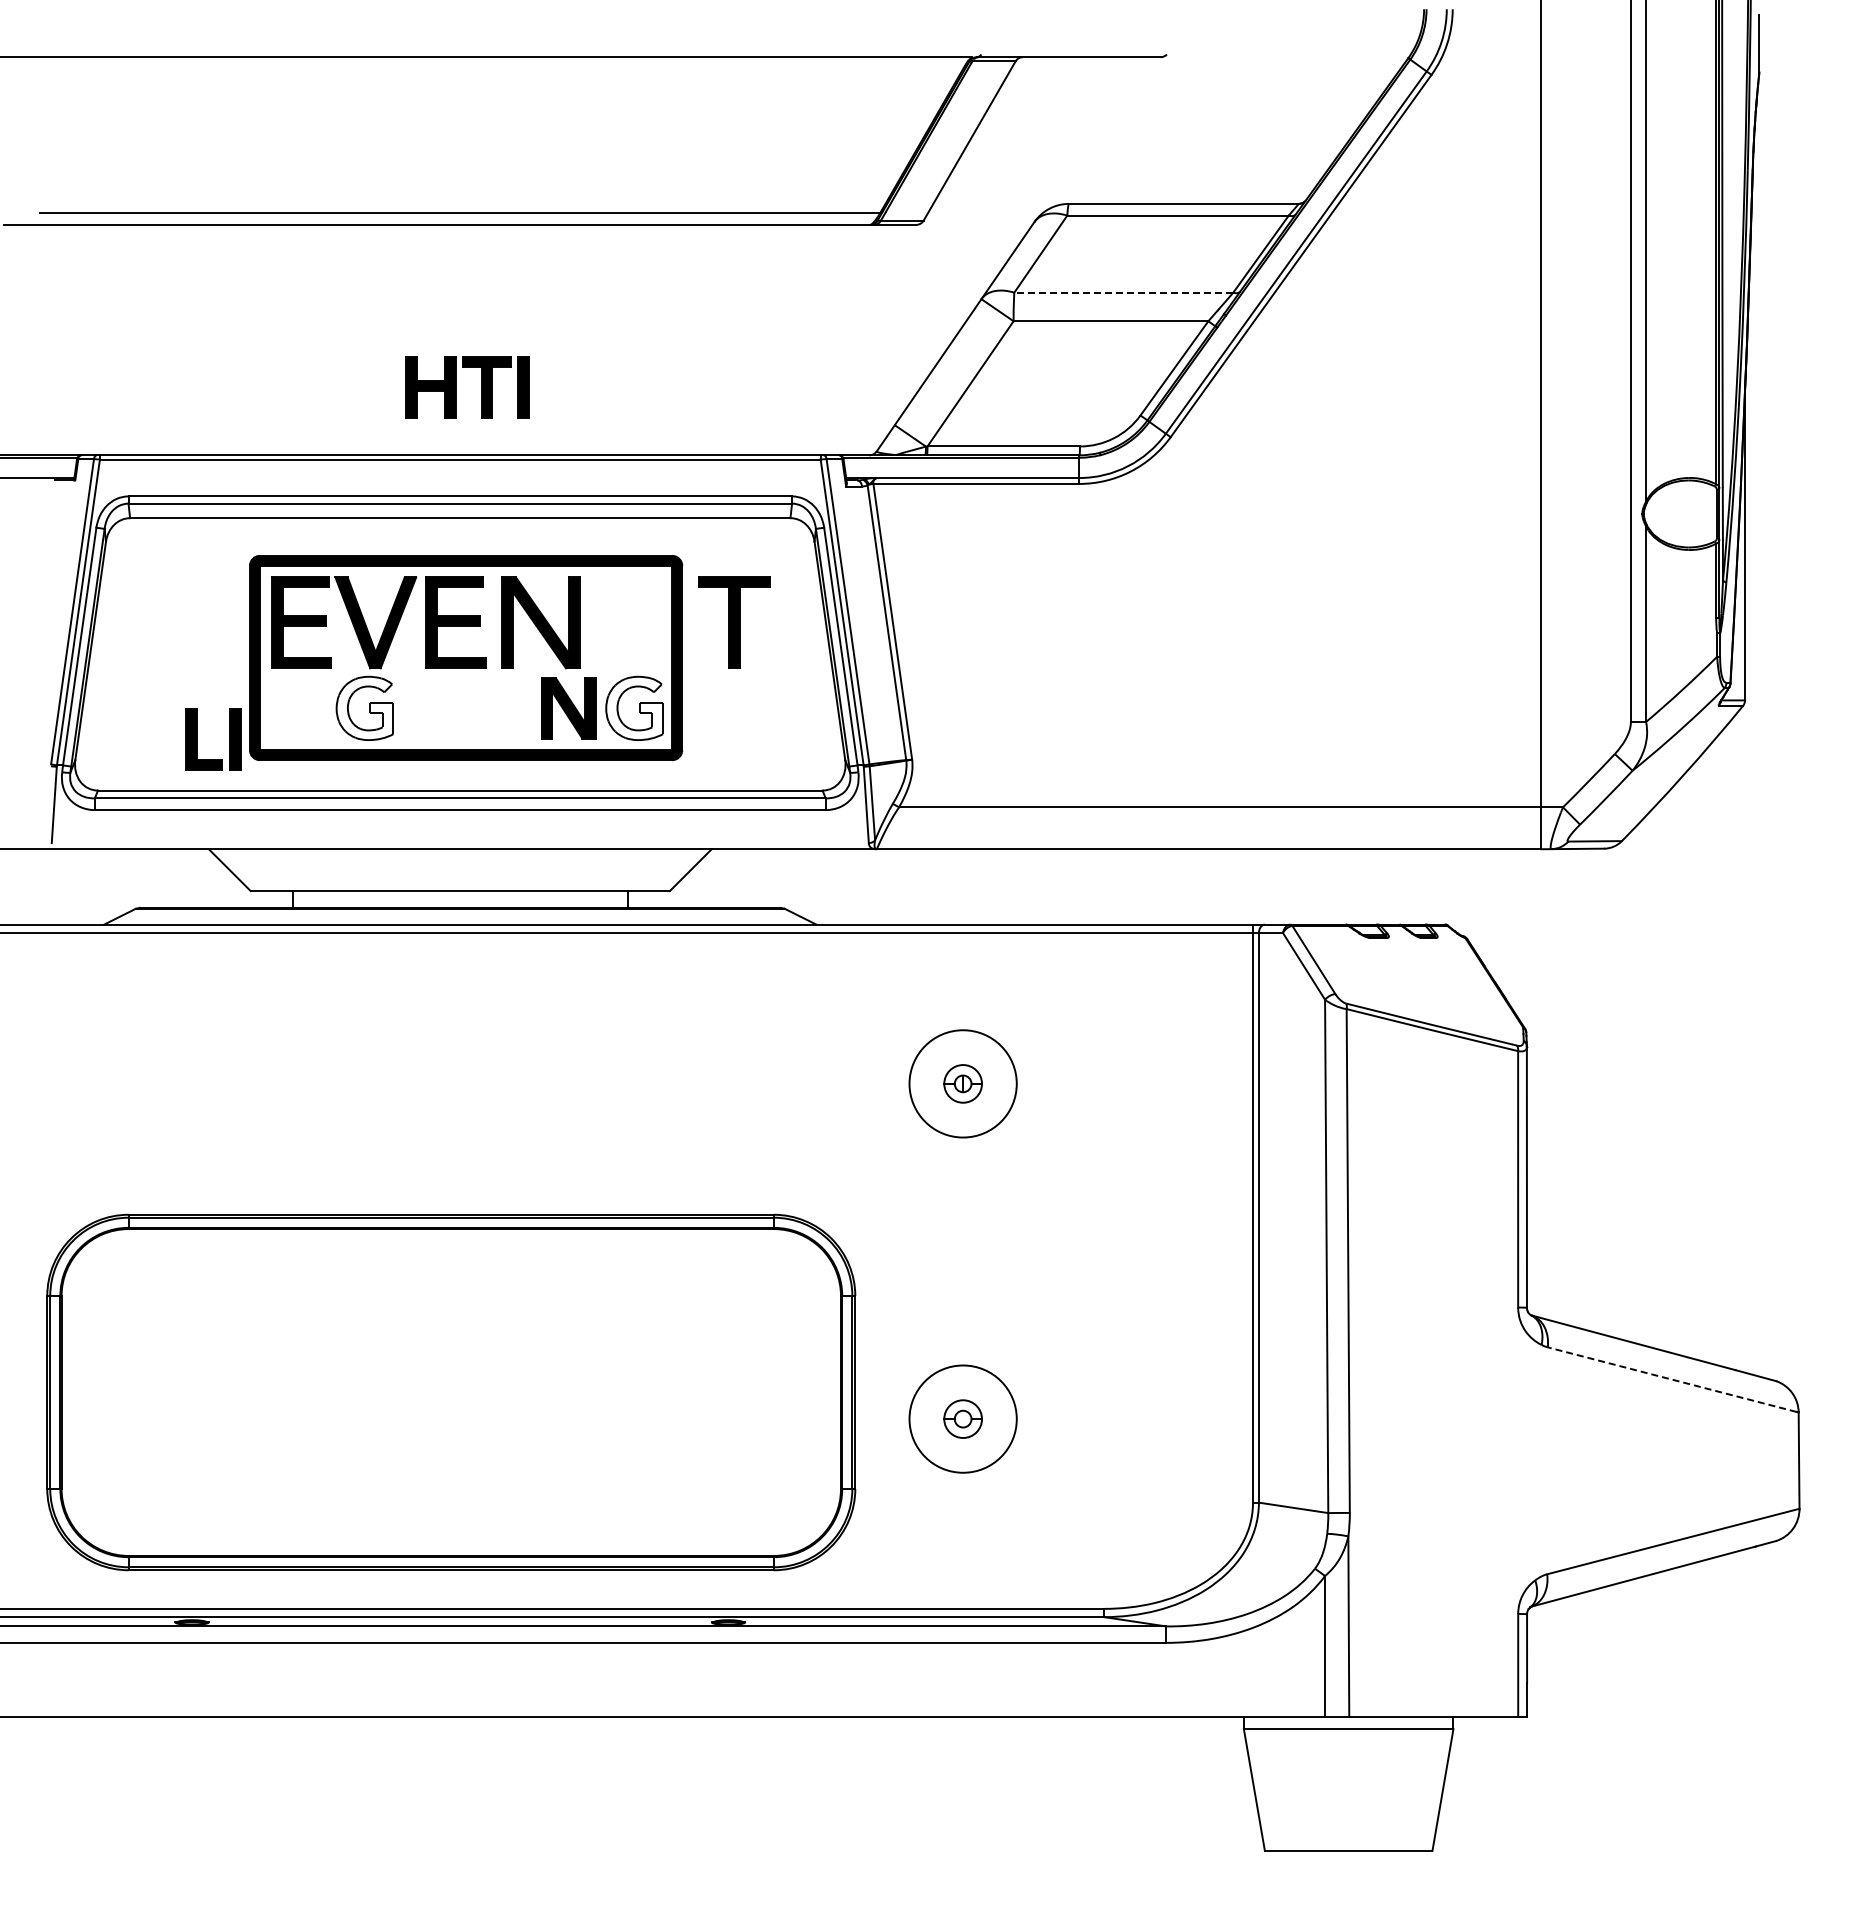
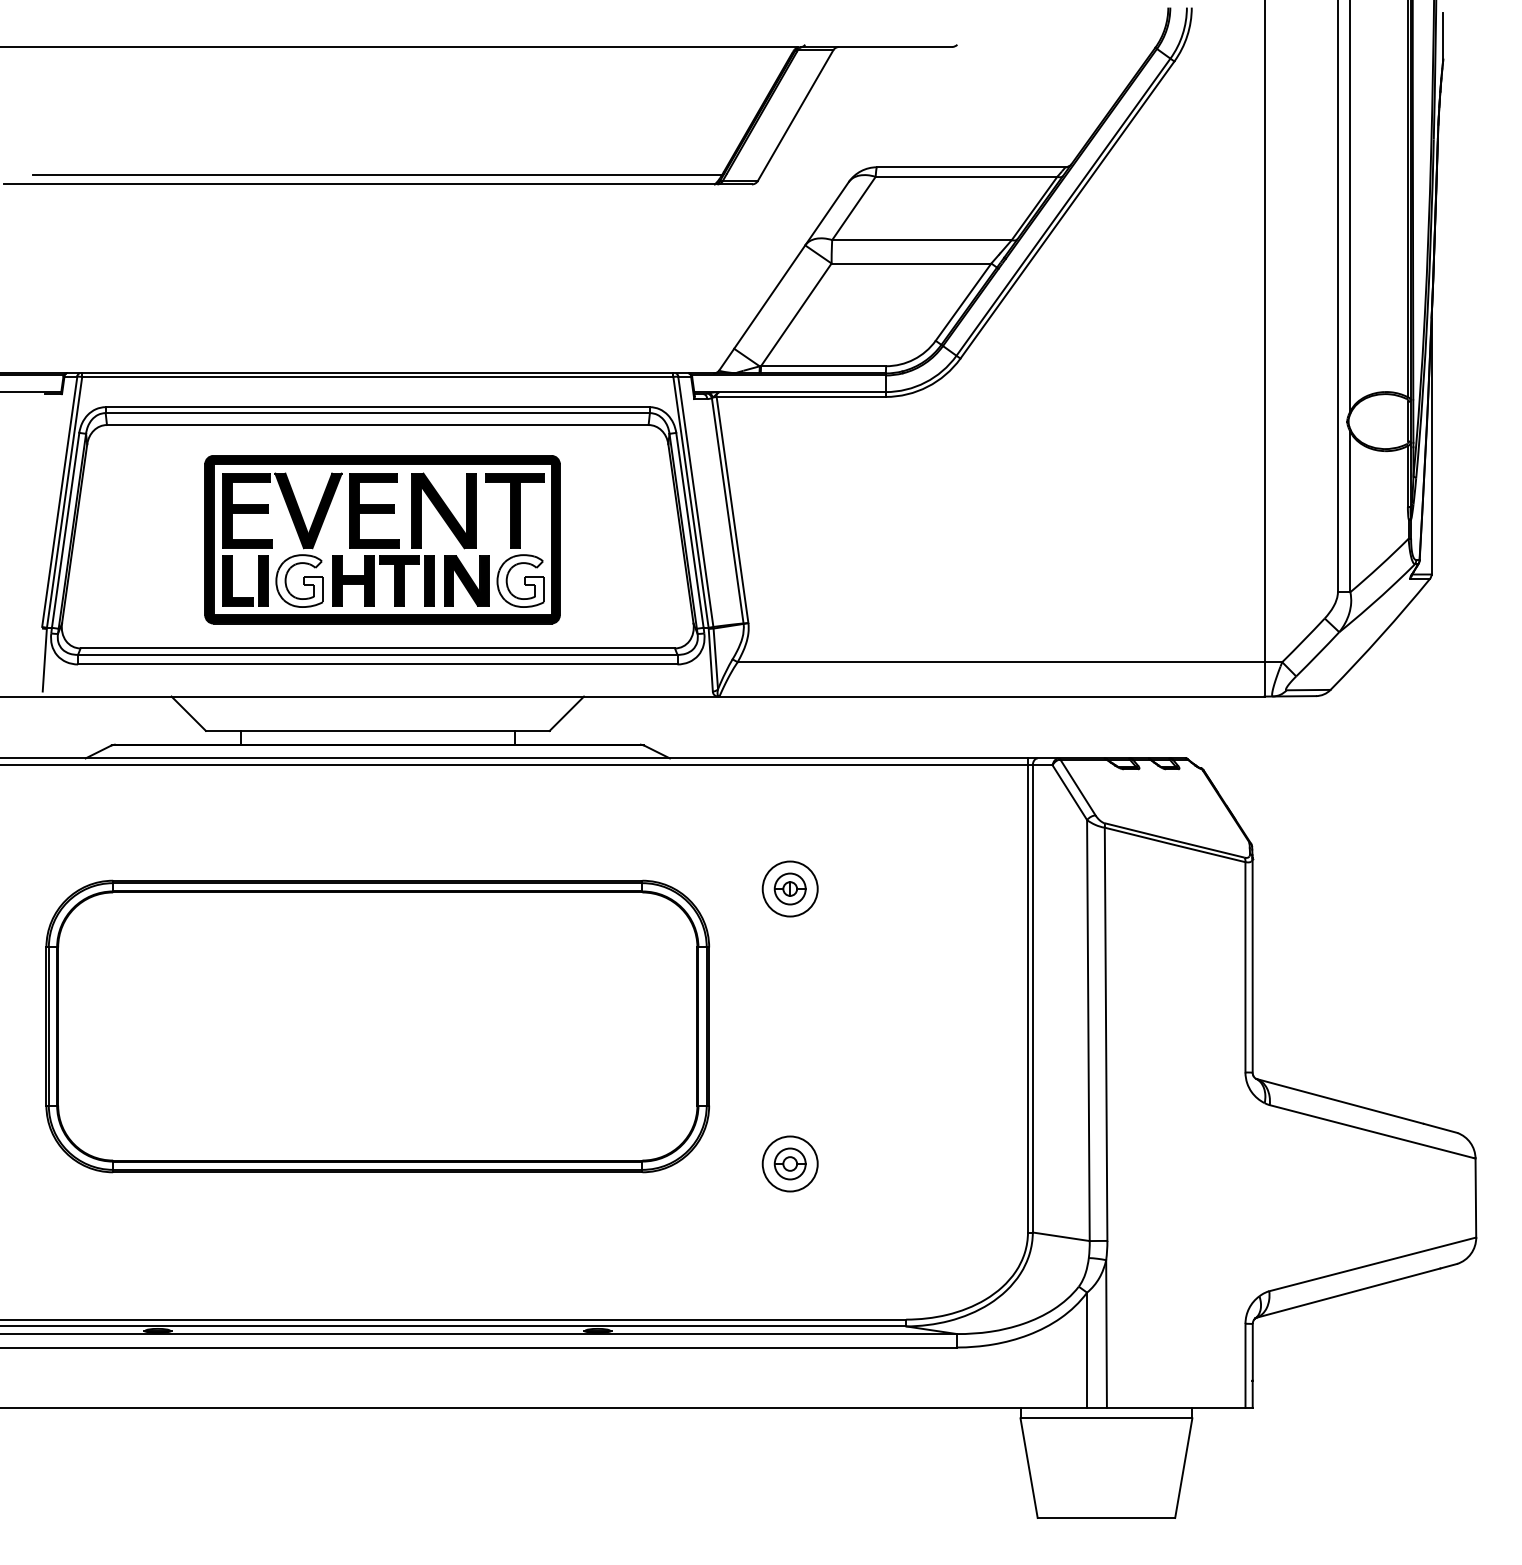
line: (1123, 292) -> (921, 239), dashed -> solid
part: (456, 387) -> (374, 581), moved
part: (734, 622) -> (514, 510), moved
part: (197, 739) -> (232, 581), moved
circle: (962, 1083) -> (789, 888), size x0.62
line: (1671, 1379) -> (1371, 1131), dashed -> solid
part: (451, 1392) -> (377, 1026), moved
circle: (962, 1418) -> (789, 1163), size x0.62

